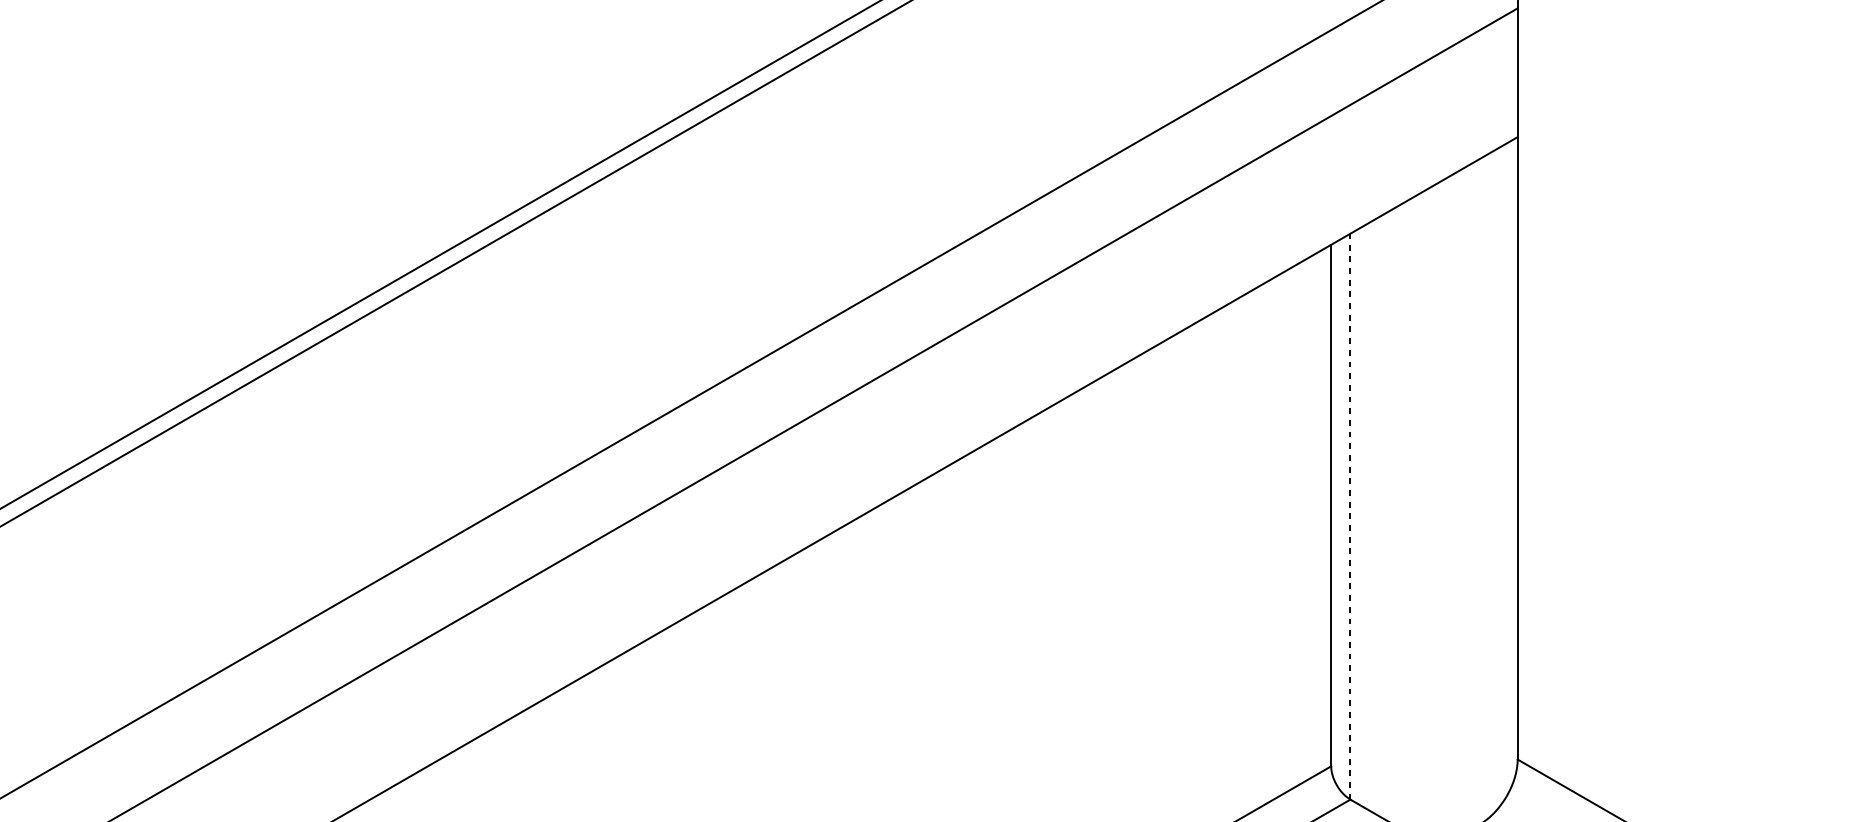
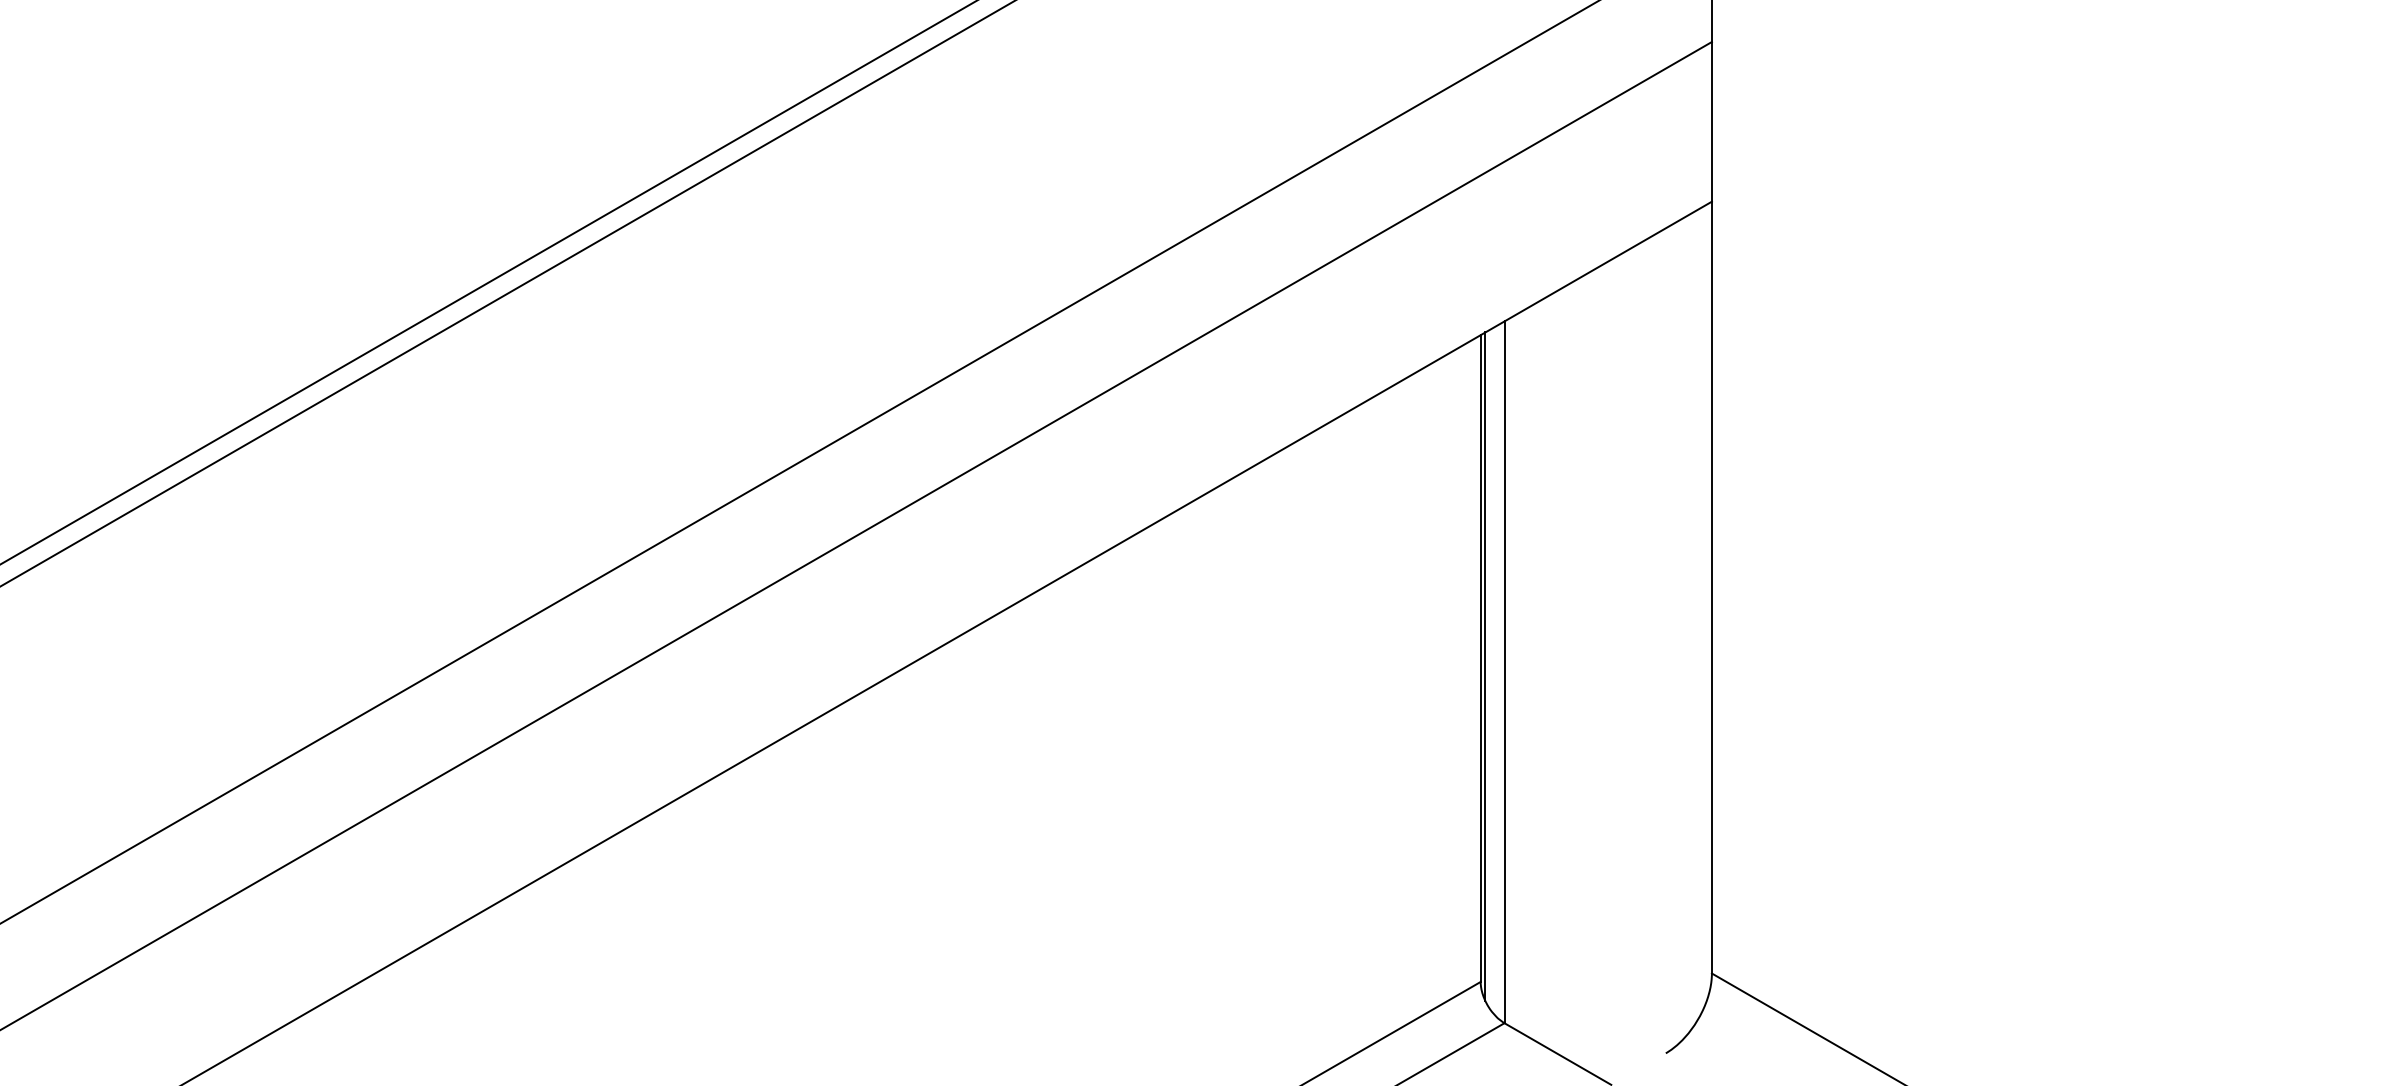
line: (1335, 511) -> (1485, 666), added
line: (1350, 516) -> (1504, 672), dashed -> solid

